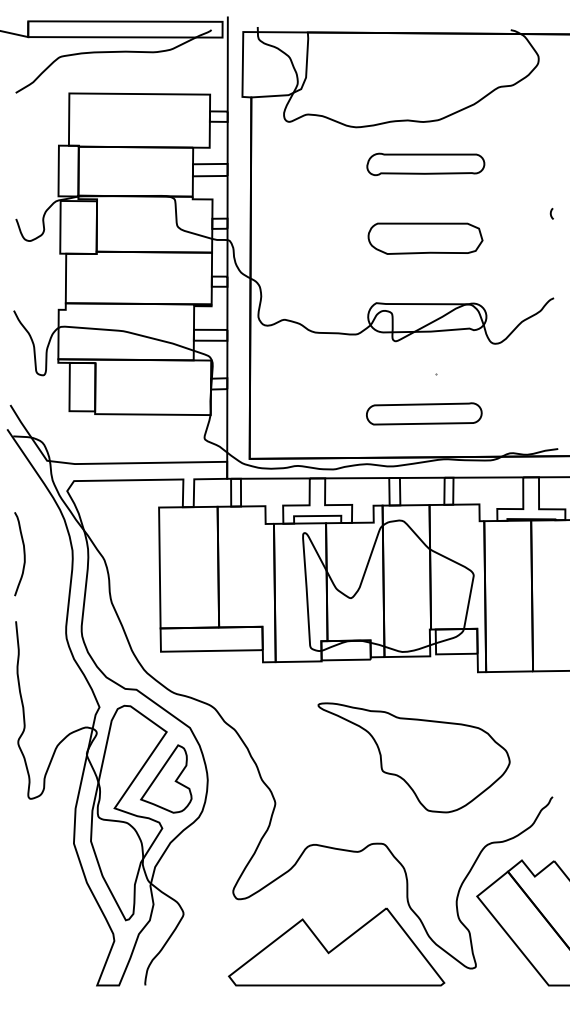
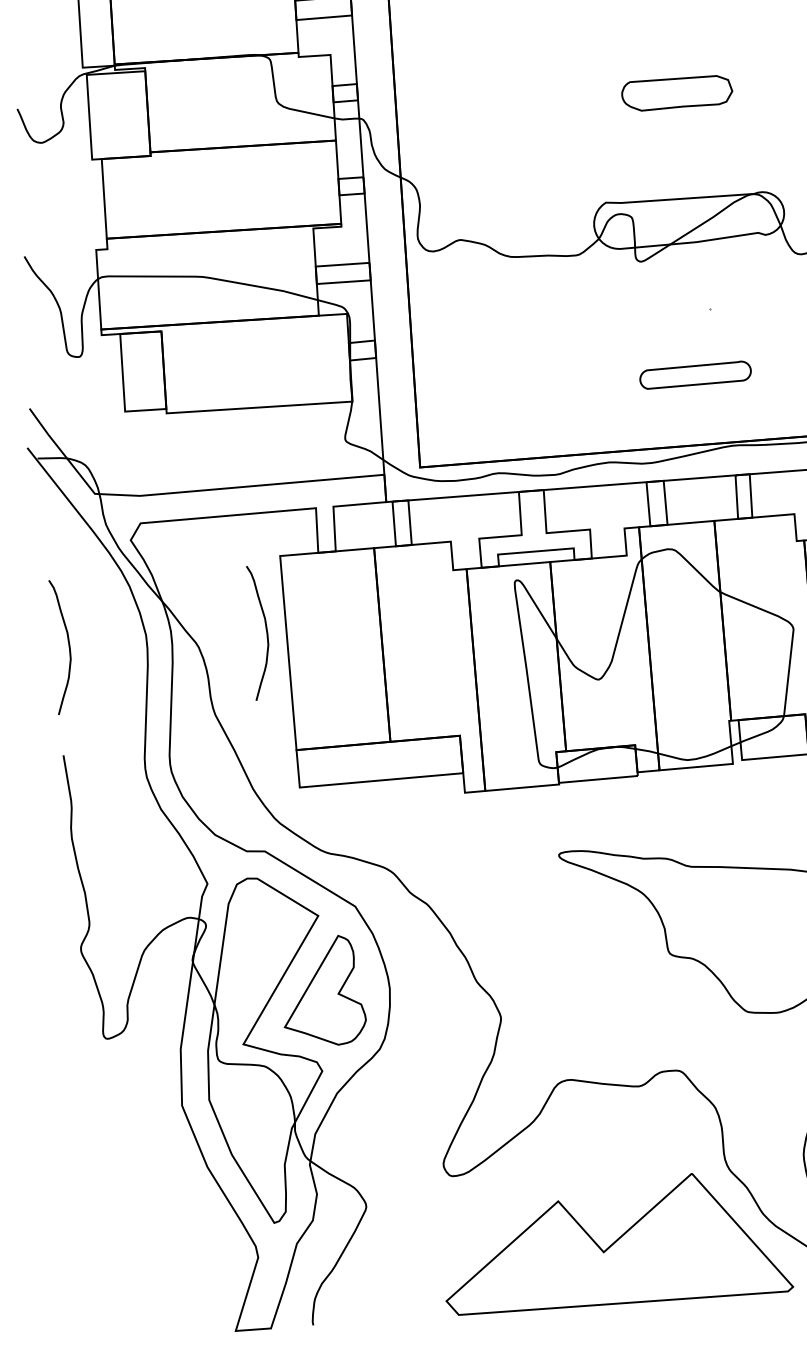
part: (425, 238) -> (677, 93), size x0.6
part: (424, 413) -> (695, 374), size x0.6
curve: (146, 554) -> (265, 632), added

